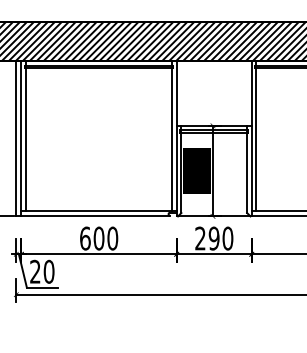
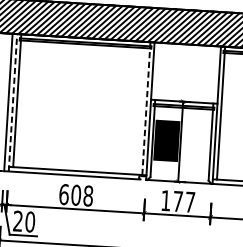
line: (172, 135) -> (146, 108), solid -> dashed
line: (21, 138) -> (13, 102), solid -> dashed
text: (112, 238) -> (88, 195), 600 -> 608
text: (214, 238) -> (178, 201), 290 -> 177

